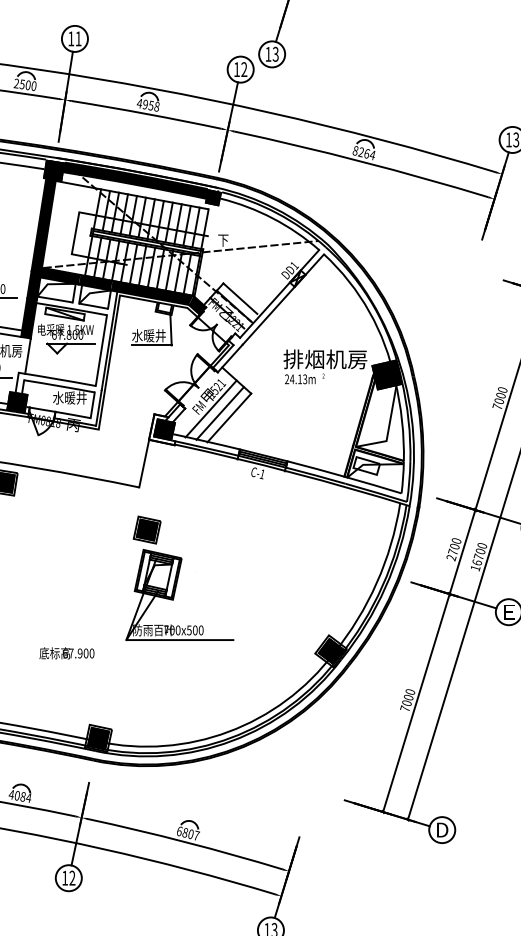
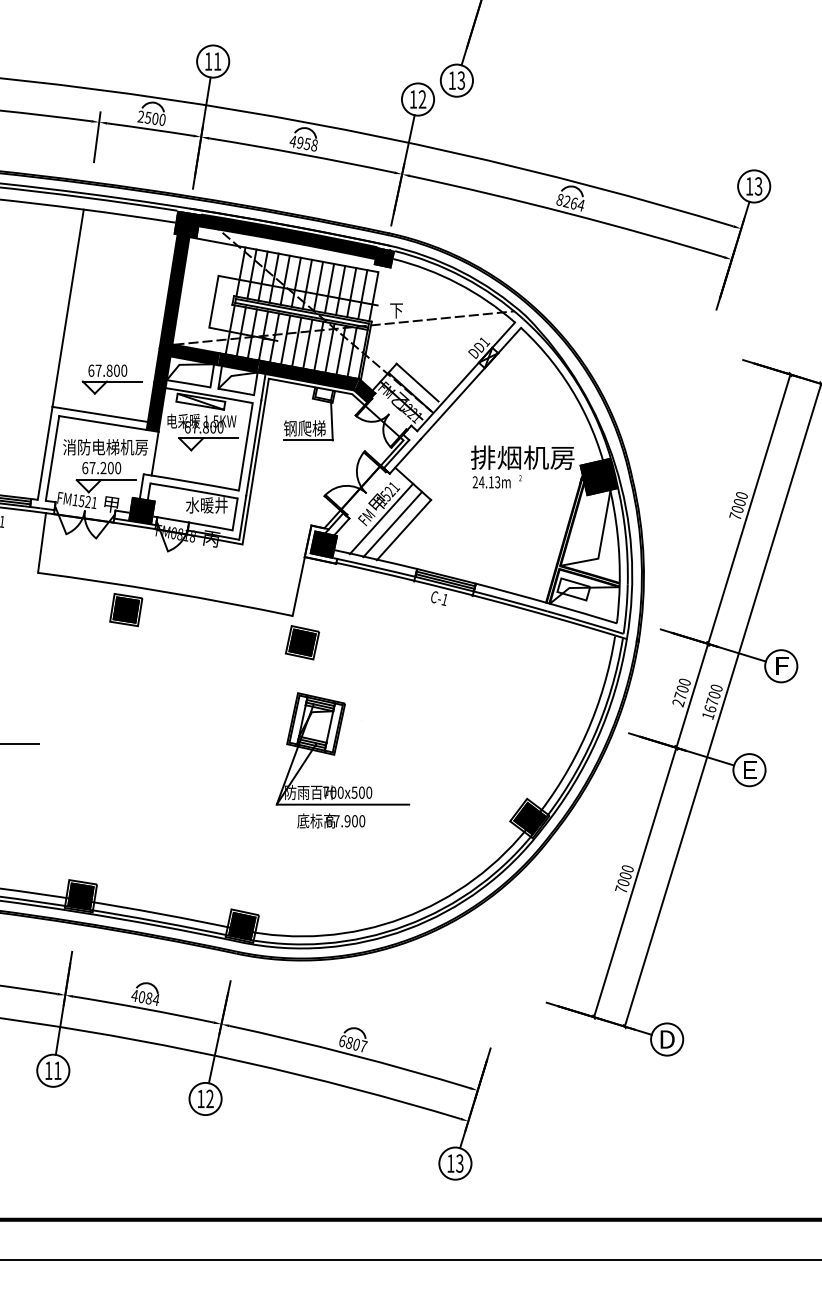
text: (148, 335) -> (304, 428), 水暖井 -> 钢爬梯
part: (147, 529) -> (302, 642), moved
text: (67, 652) -> (331, 820), moved

